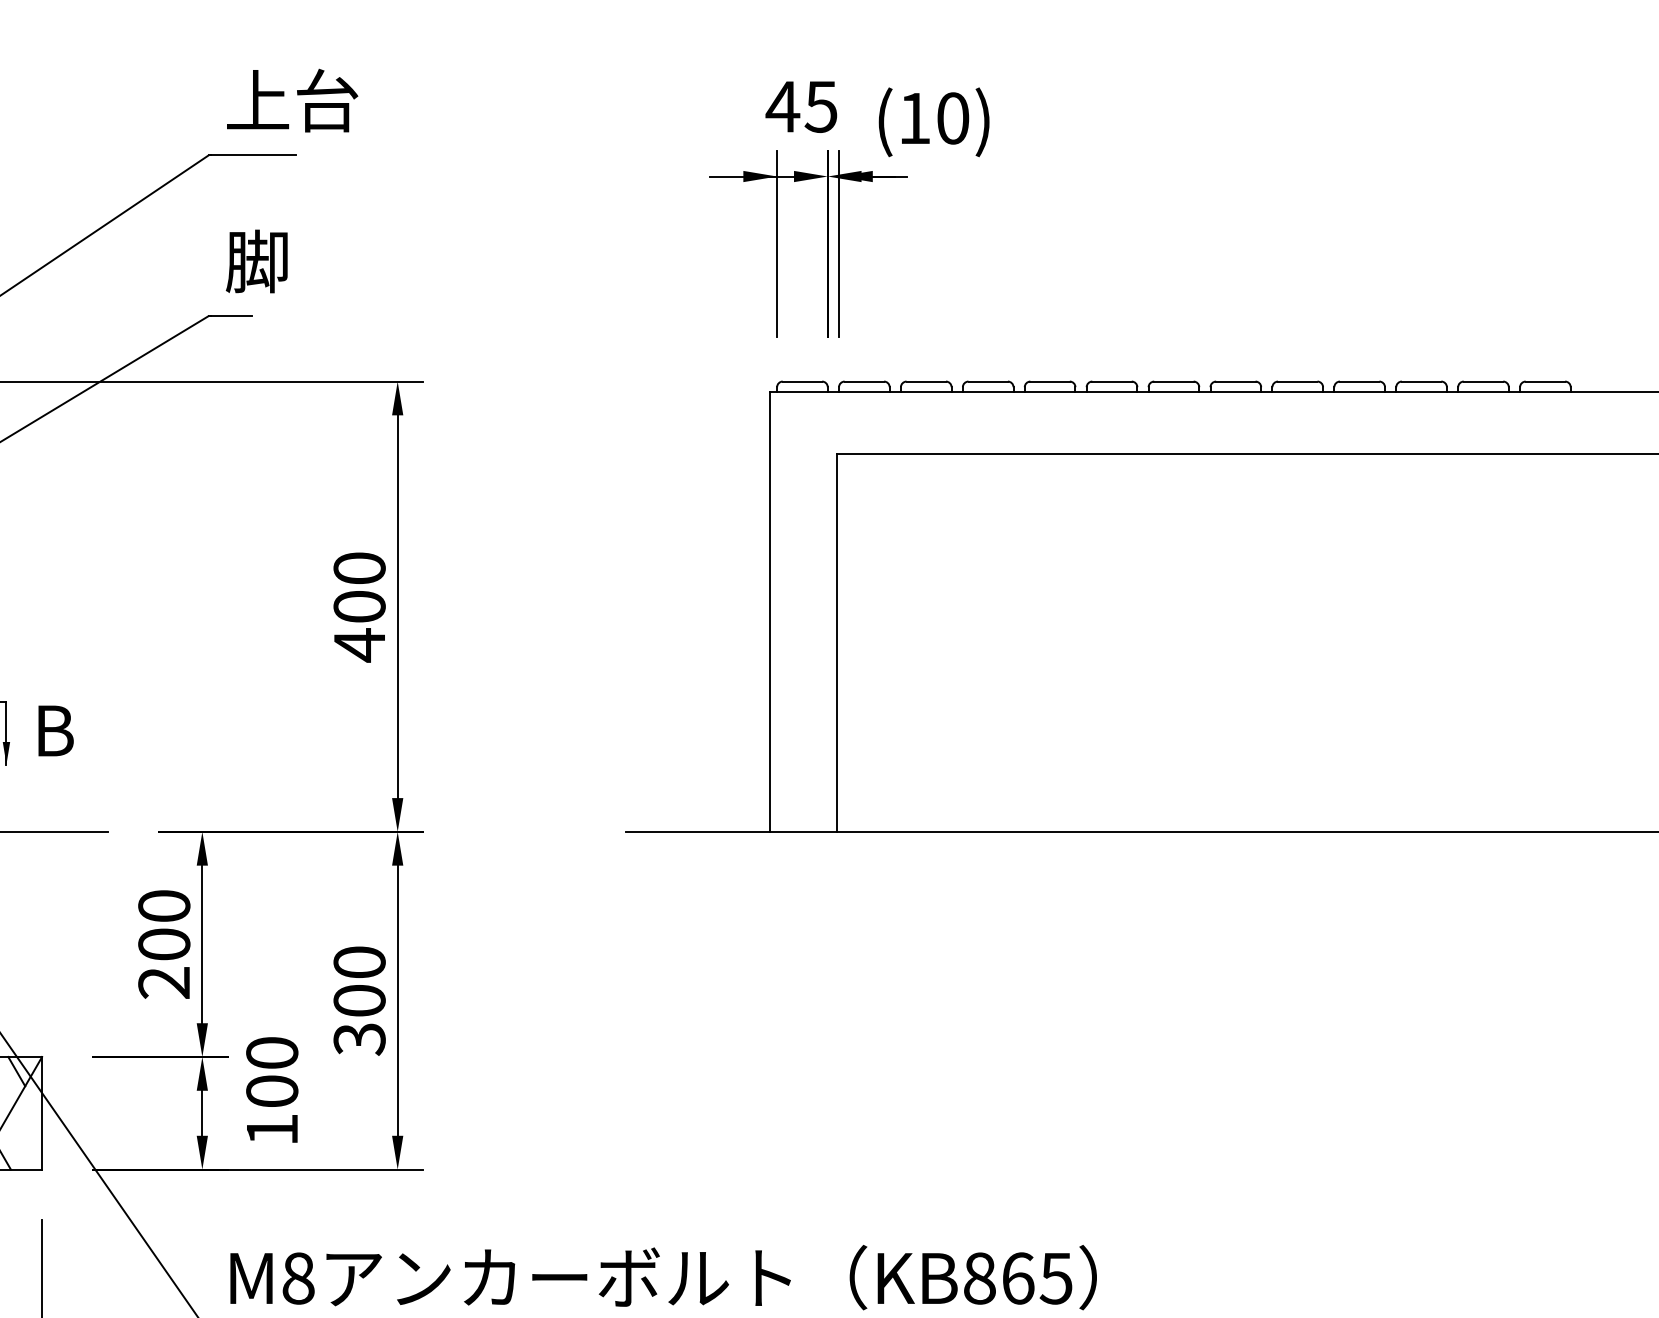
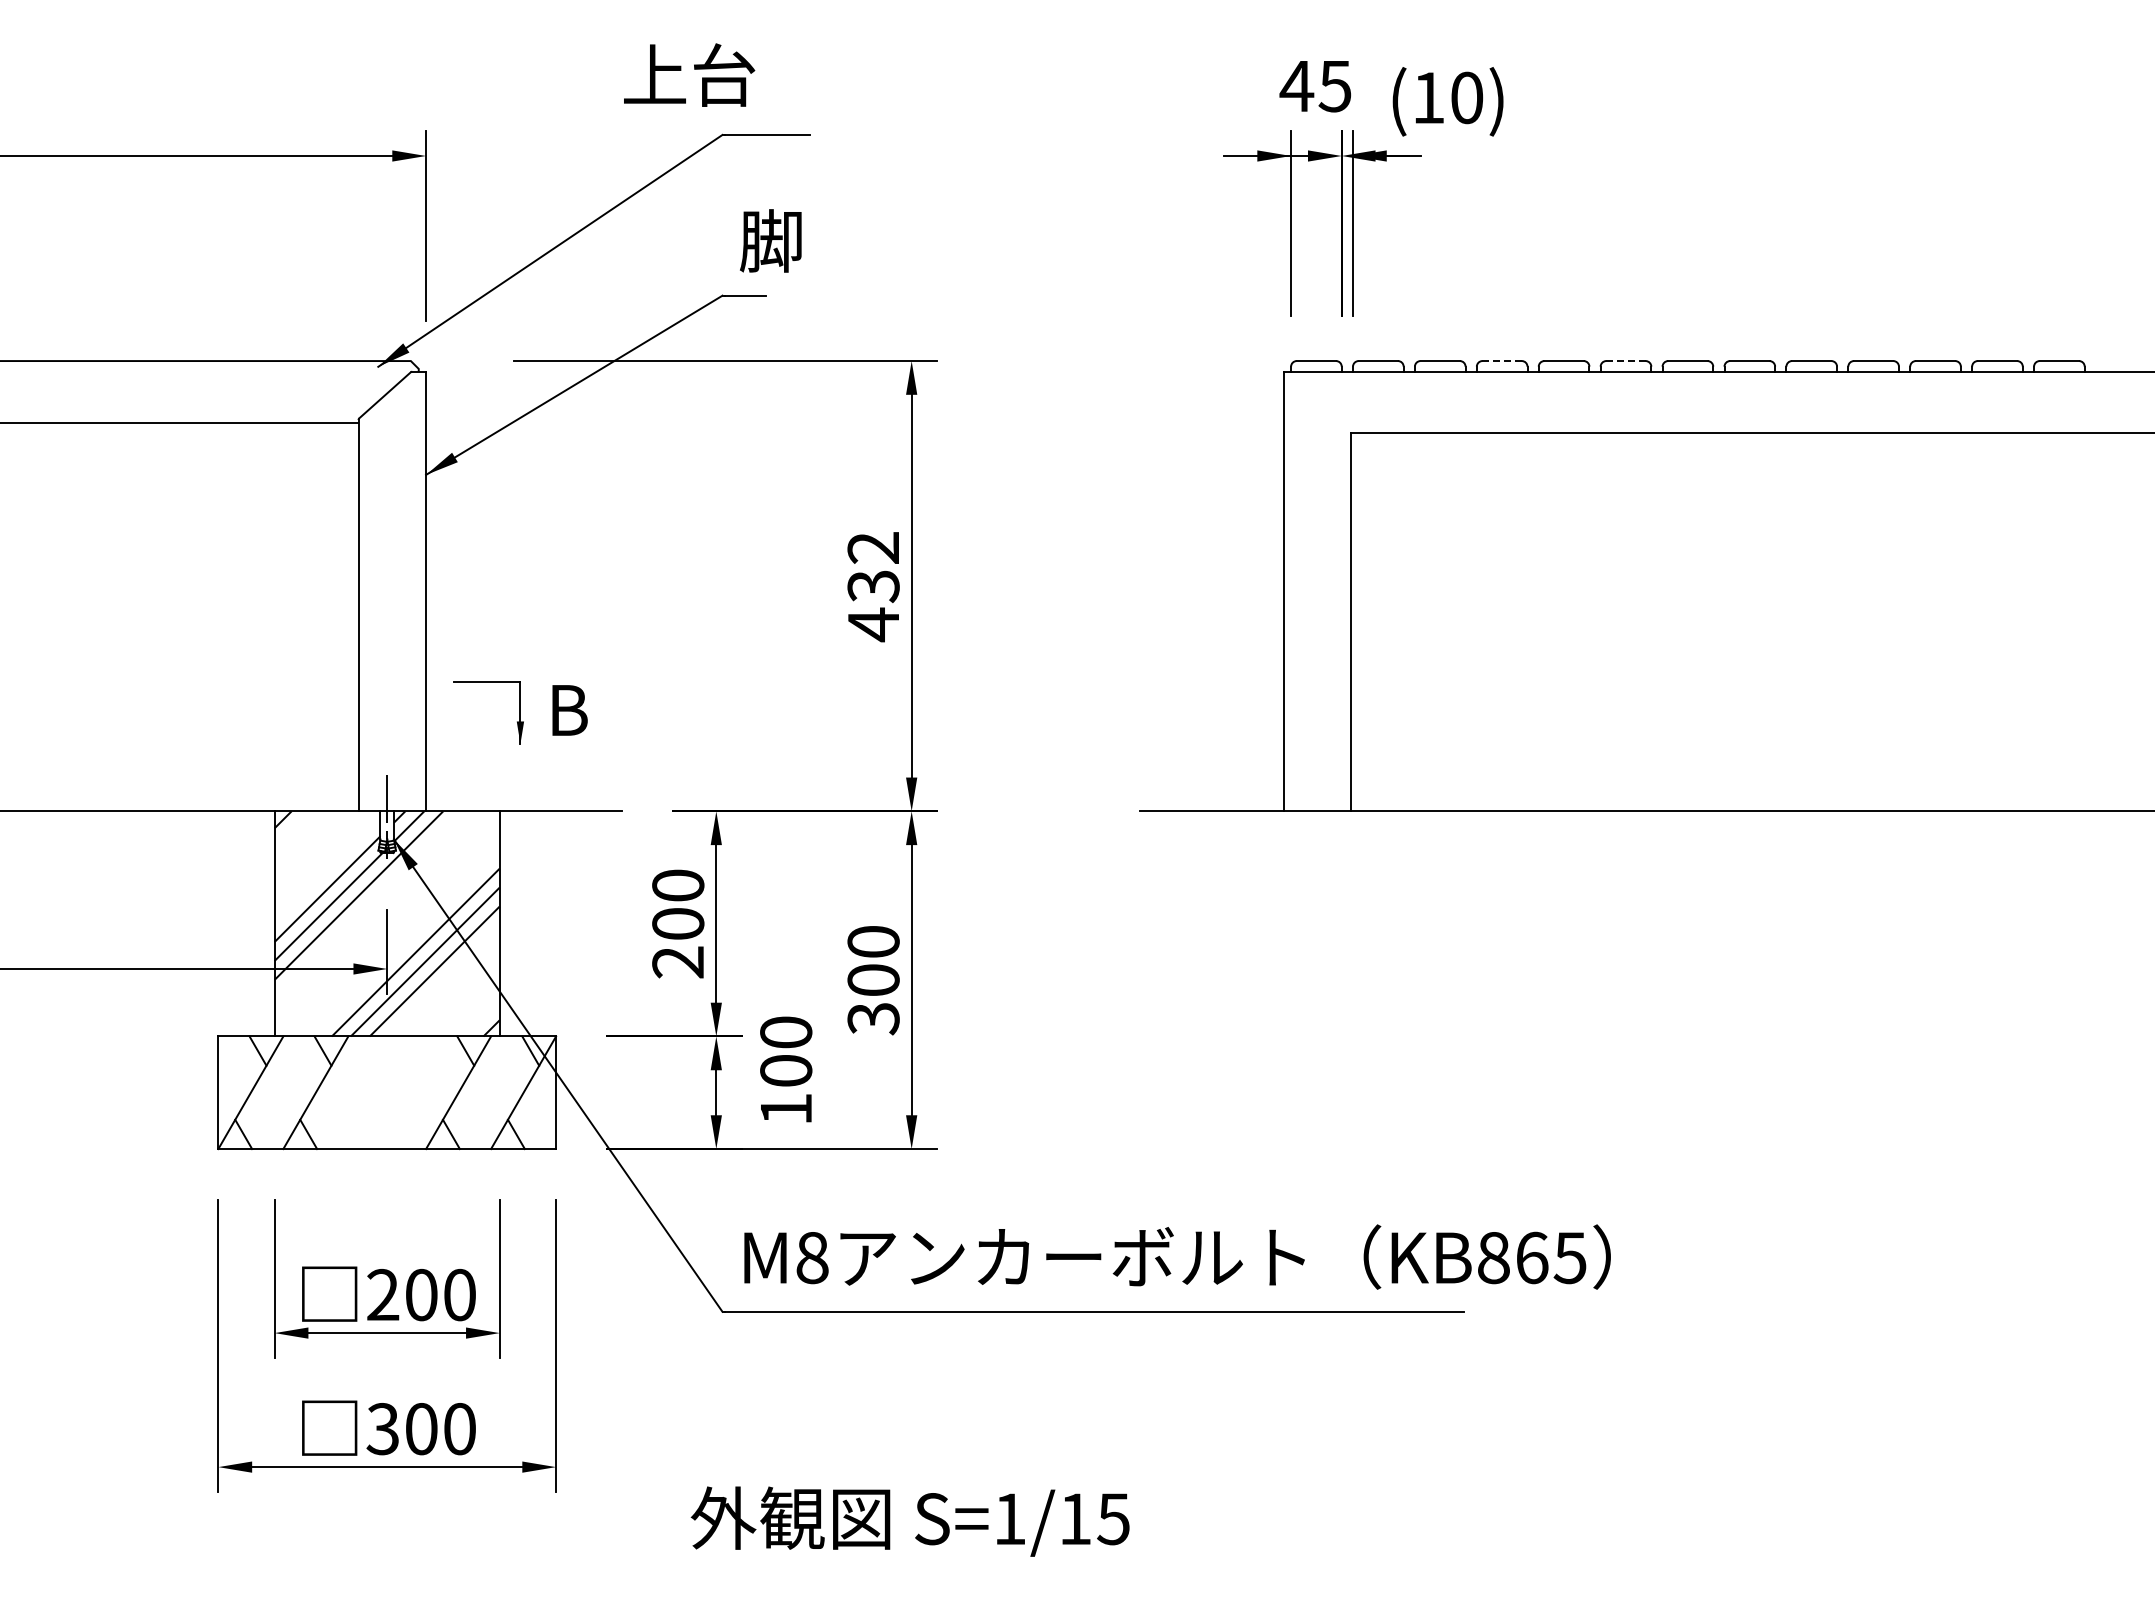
text: (292, 100) -> (689, 74), moved
line: (988, 382) -> (1502, 361), solid -> dashed
line: (1111, 382) -> (1625, 361), solid -> dashed
text: (359, 588) -> (873, 567), 400 -> 432

